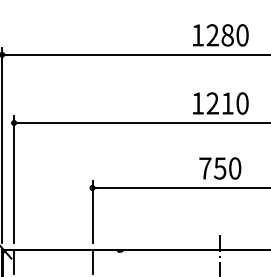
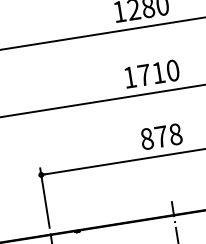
text: (212, 103) -> (144, 75), 1210 -> 1710
text: (220, 168) -> (161, 136), 750 -> 878

